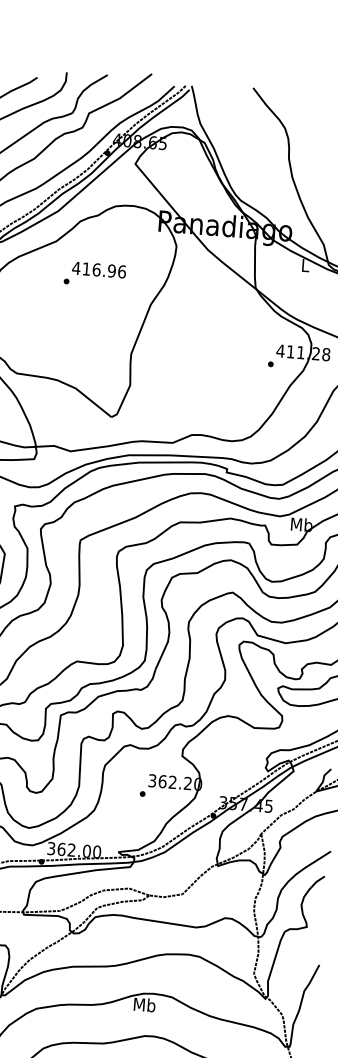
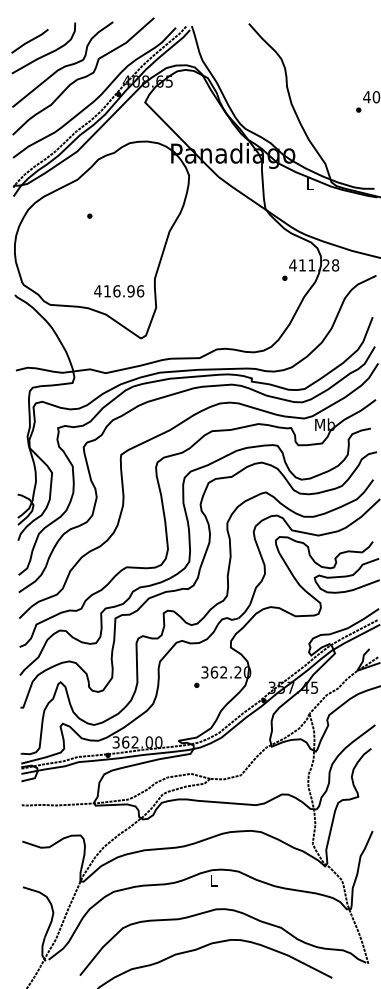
text: (99, 270) -> (119, 291), moved
text: (144, 1004) -> (213, 880), Mb -> L

